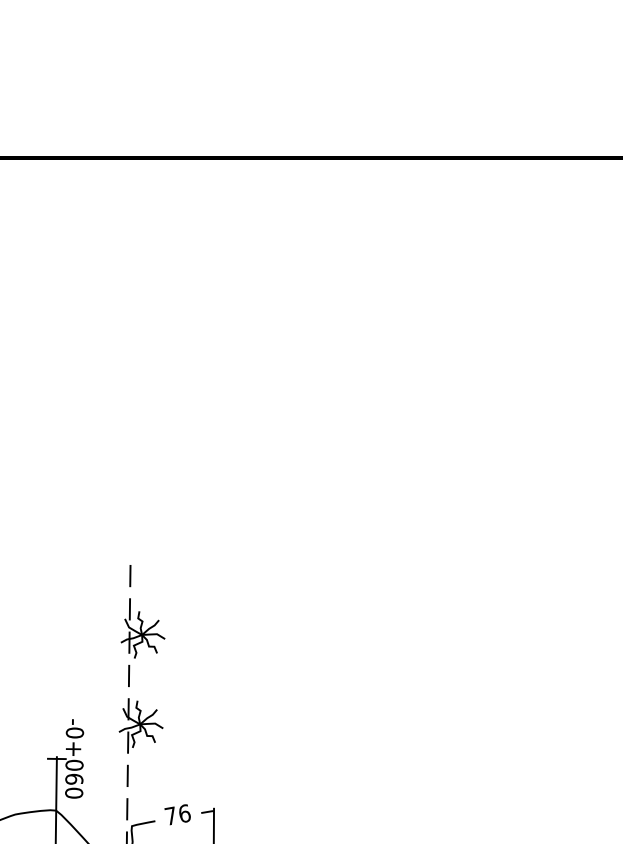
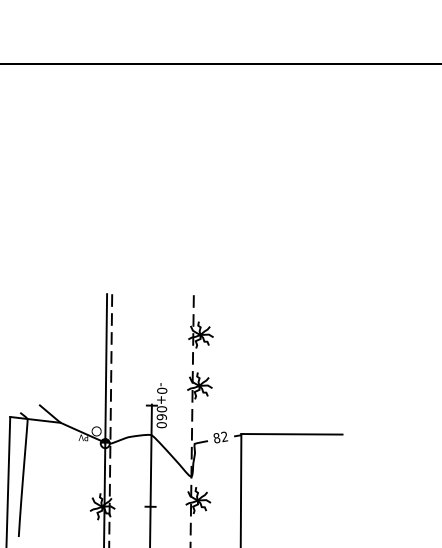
line: (302, 809) -> (291, 434), added
text: (177, 814) -> (220, 437), 76 -> 82

